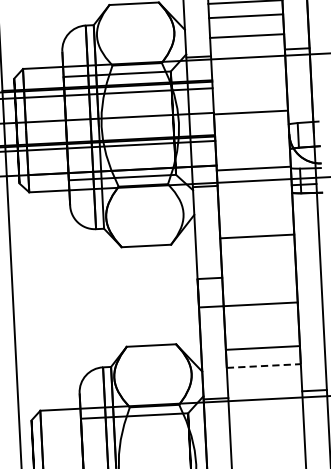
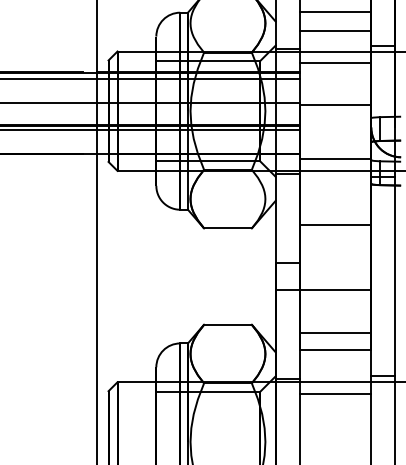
line: (248, 69) -> (335, 63), added
line: (263, 366) -> (335, 350), dashed -> solid
line: (266, 410) -> (335, 393), added

